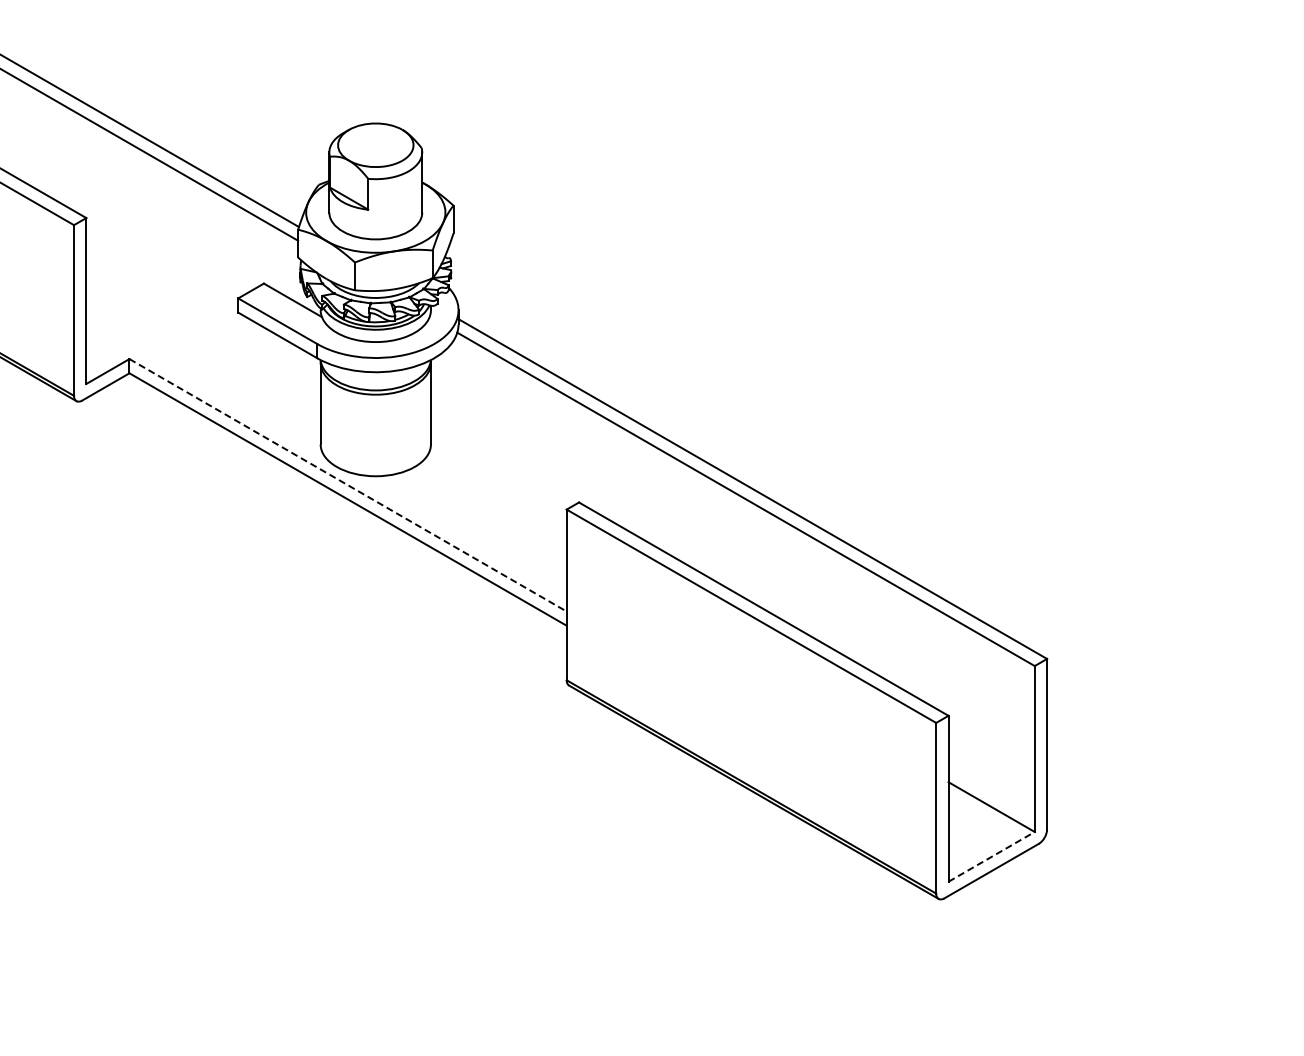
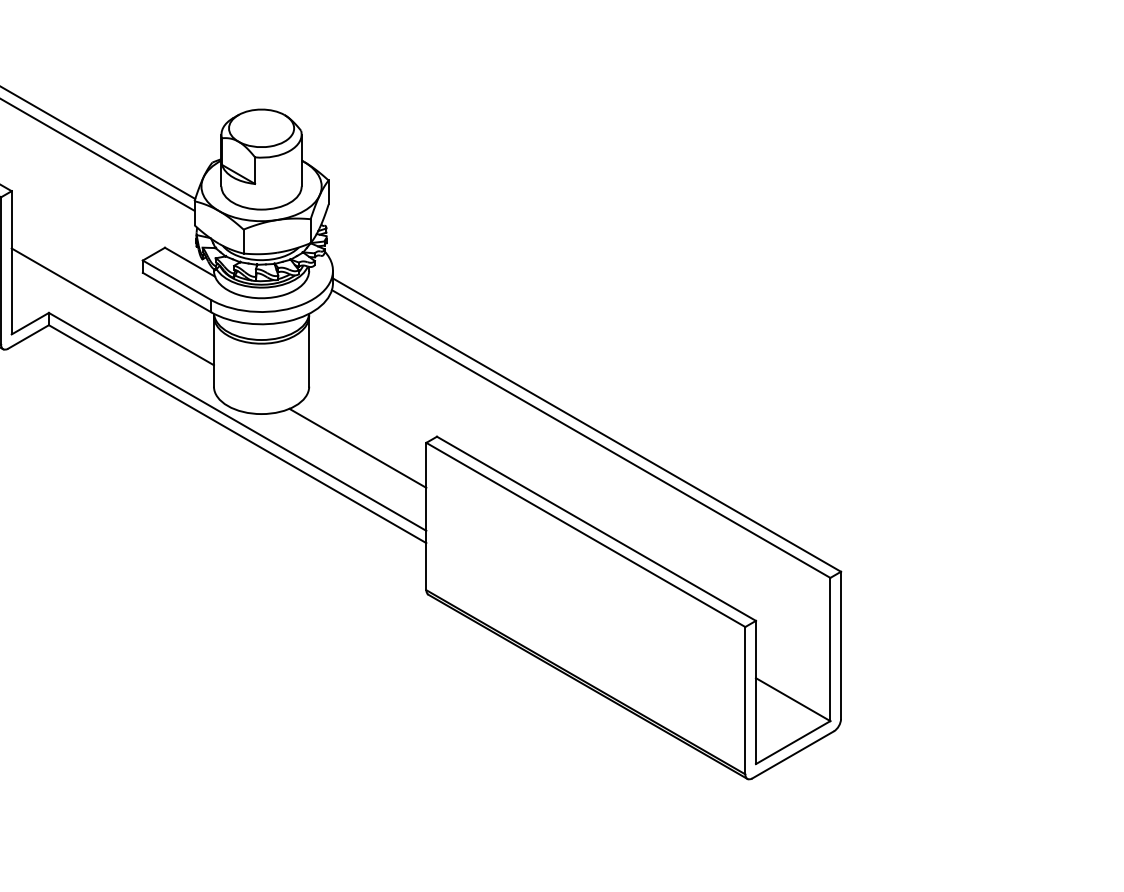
line: (203, 351) -> (112, 306), added
line: (348, 485) -> (238, 422), dashed -> solid
line: (487, 515) -> (357, 447), added
line: (991, 856) -> (793, 742), dashed -> solid

